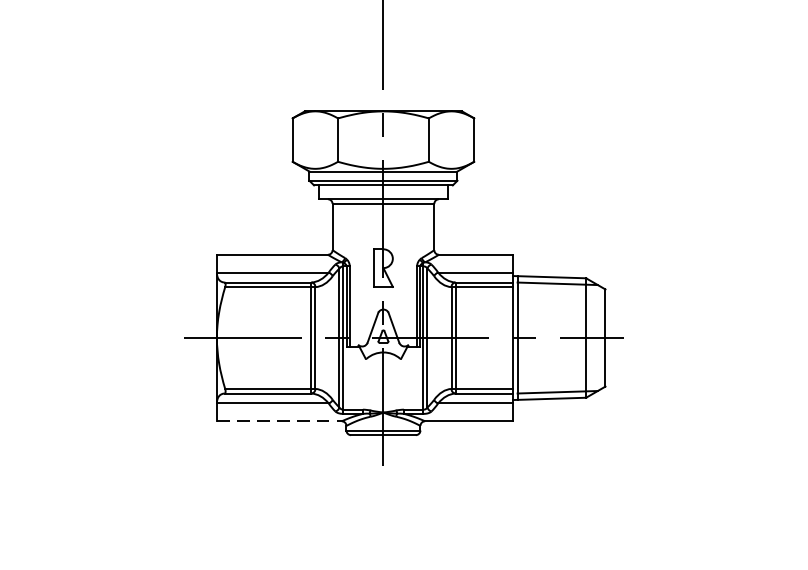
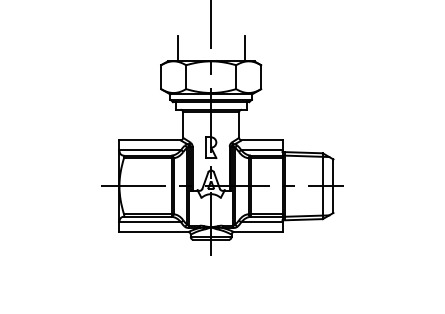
line: (322, 88) -> (177, 48), added
line: (443, 88) -> (244, 48), added
line: (280, 422) -> (154, 232), dashed -> solid

